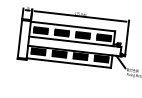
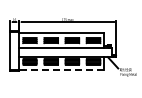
line: (67, 62) -> (60, 69), solid -> dashed

